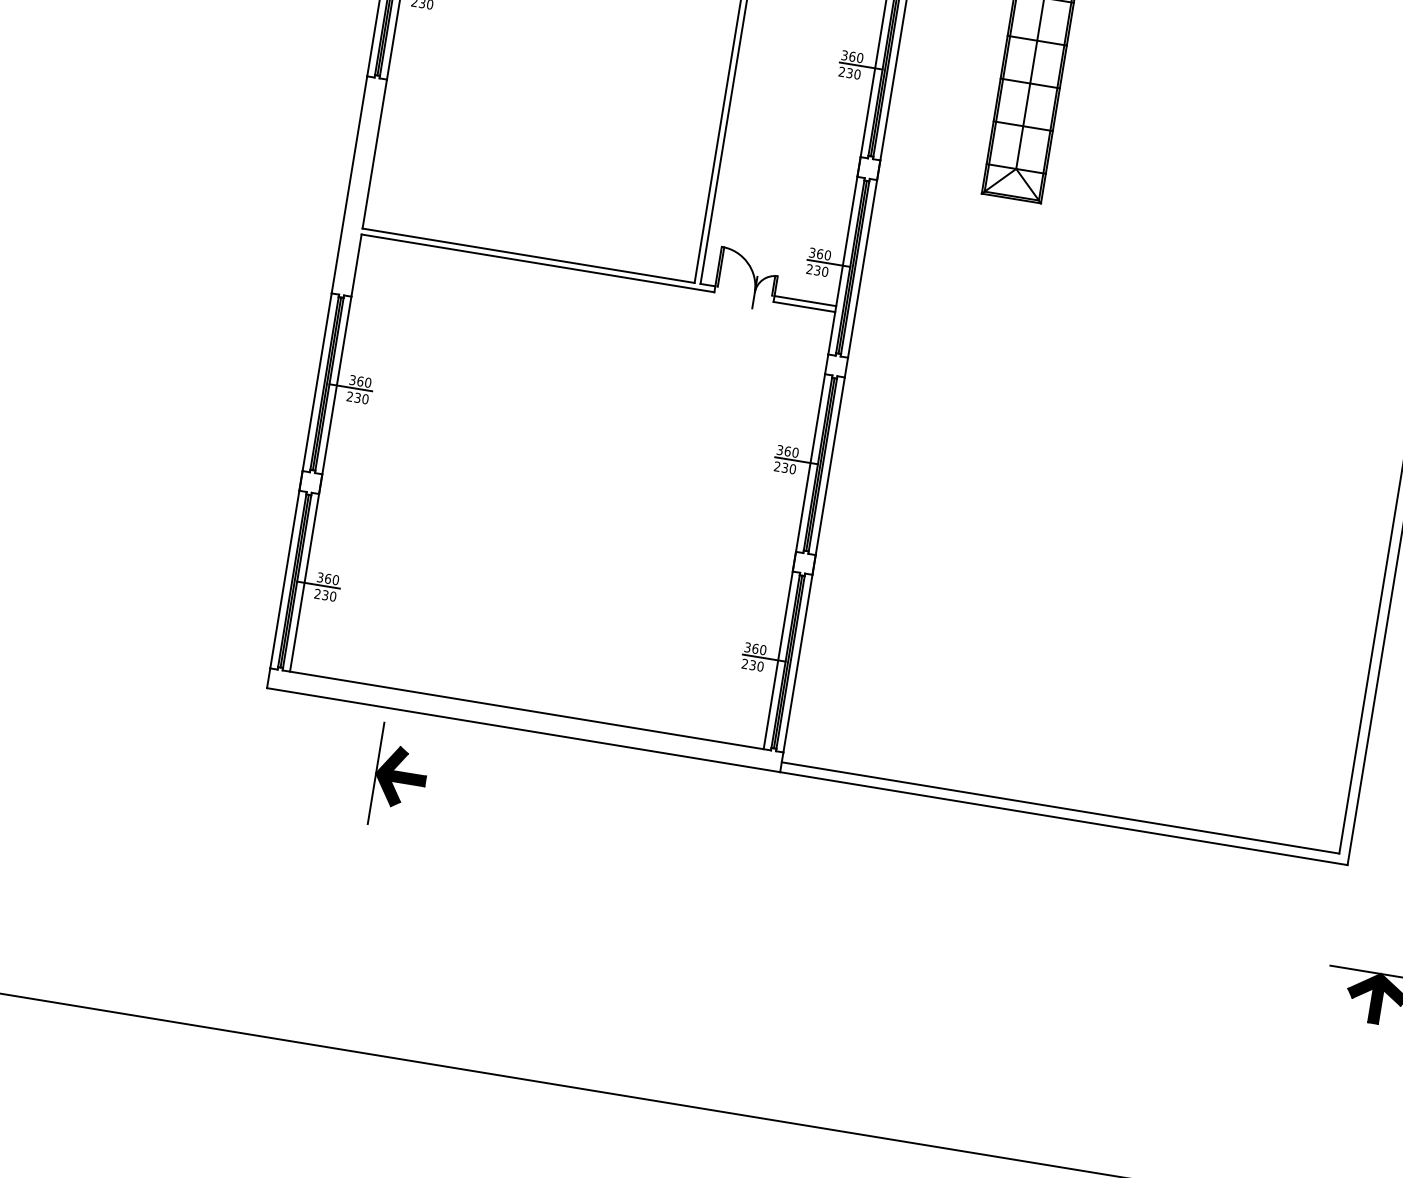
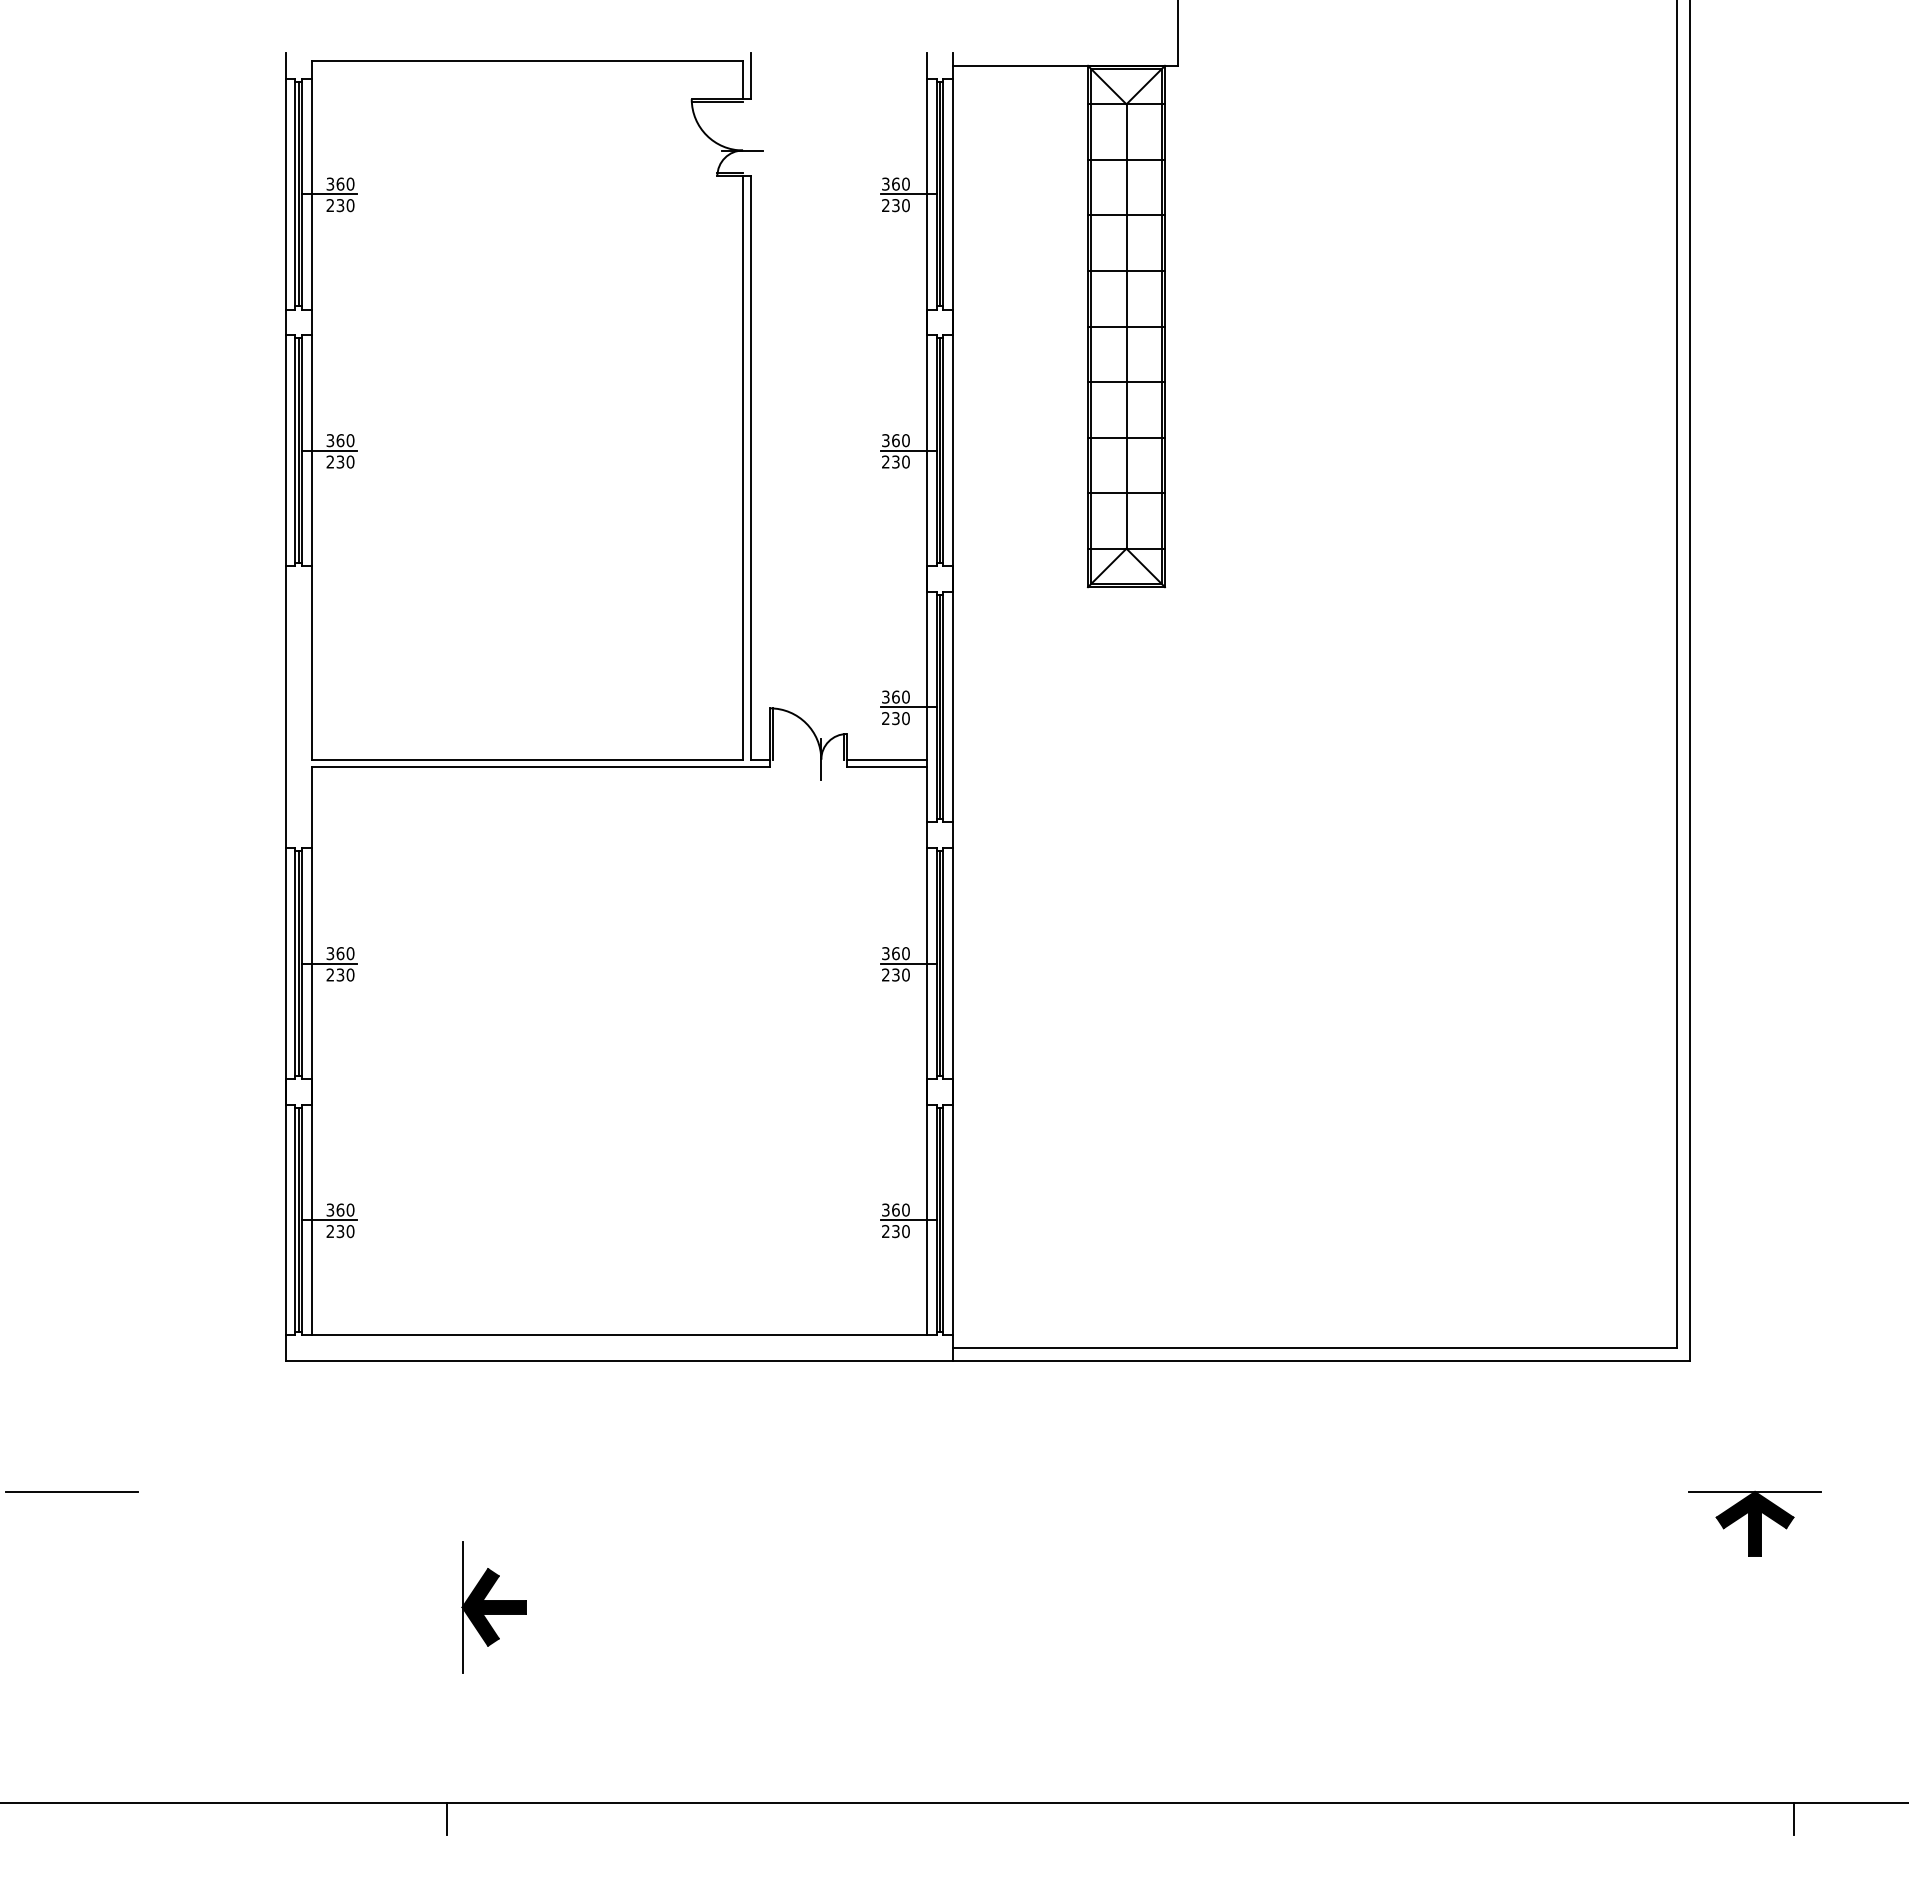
line: (85, 761) -> (71, 1491), added
part: (399, 777) -> (493, 1607), moved
line: (333, 1061) -> (447, 1819), added

